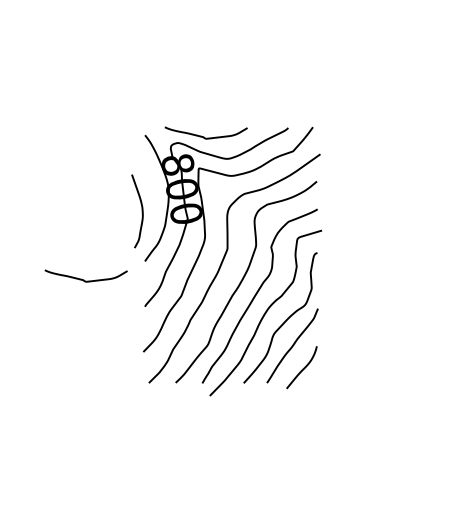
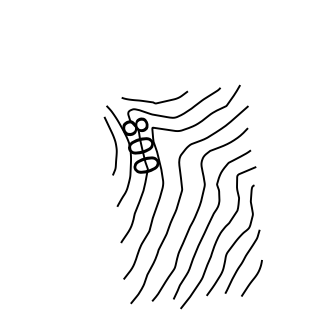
curve: (141, 211) -> (115, 145), moved
curve: (84, 279) -> (70, 226), removed

